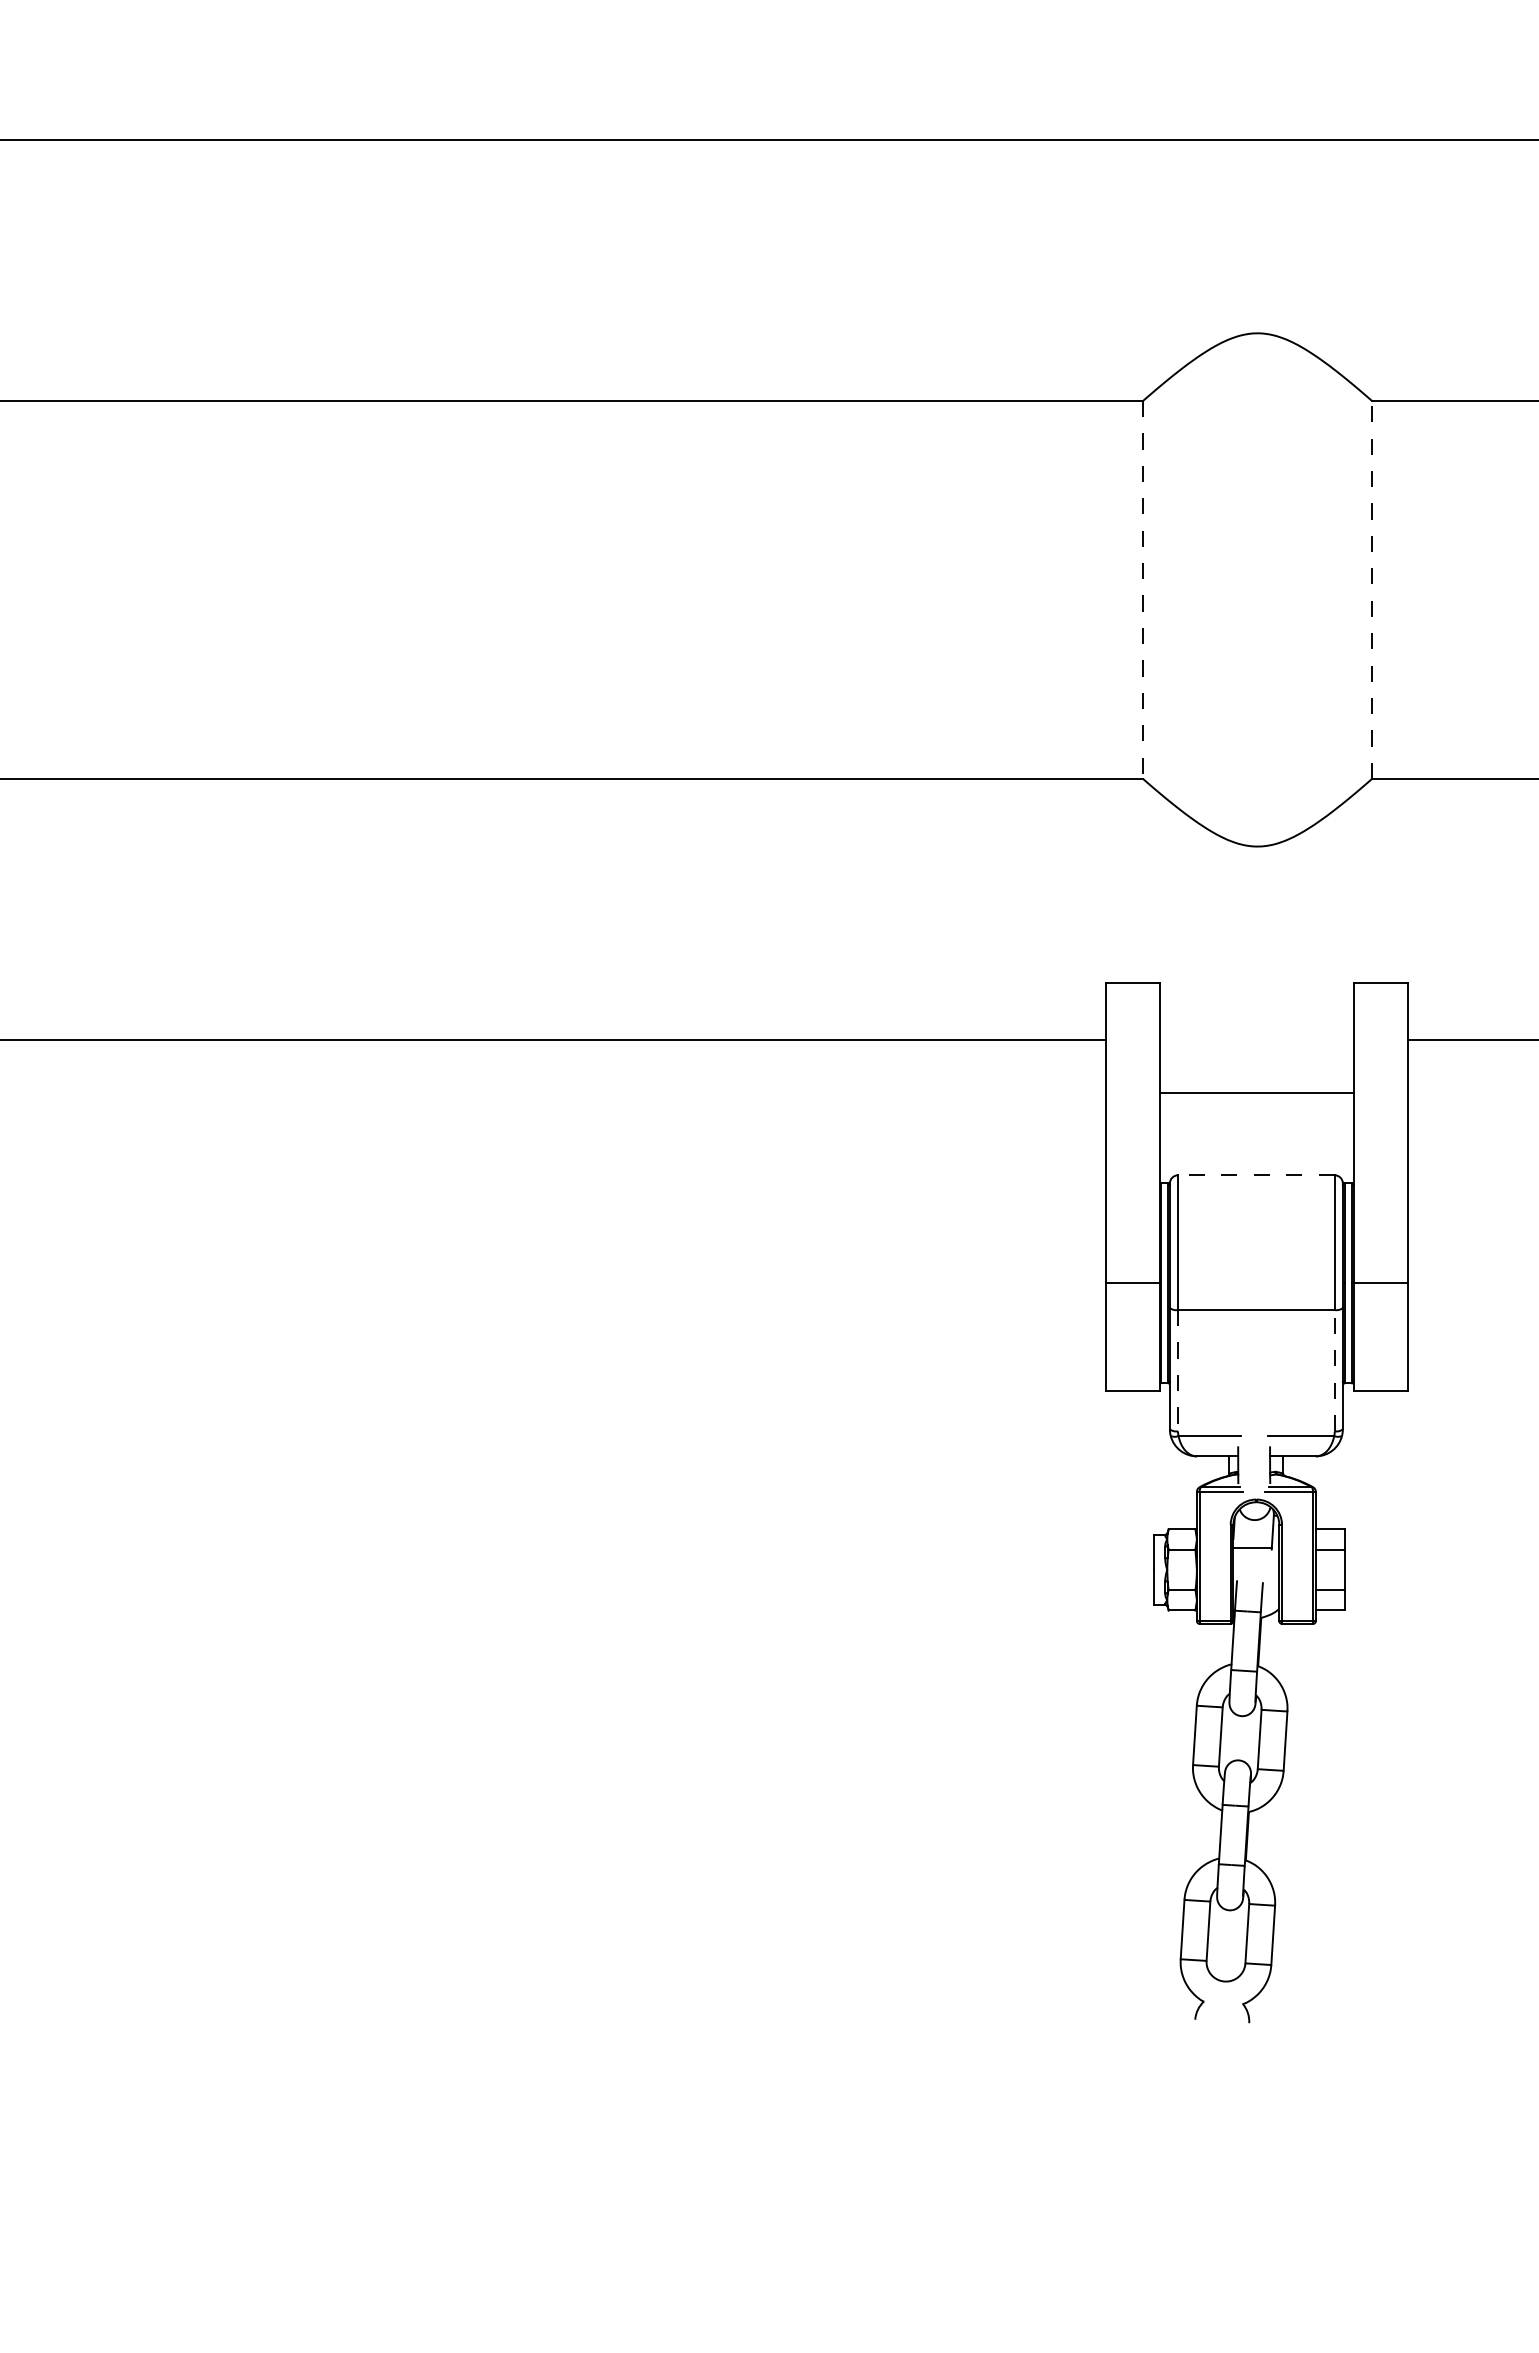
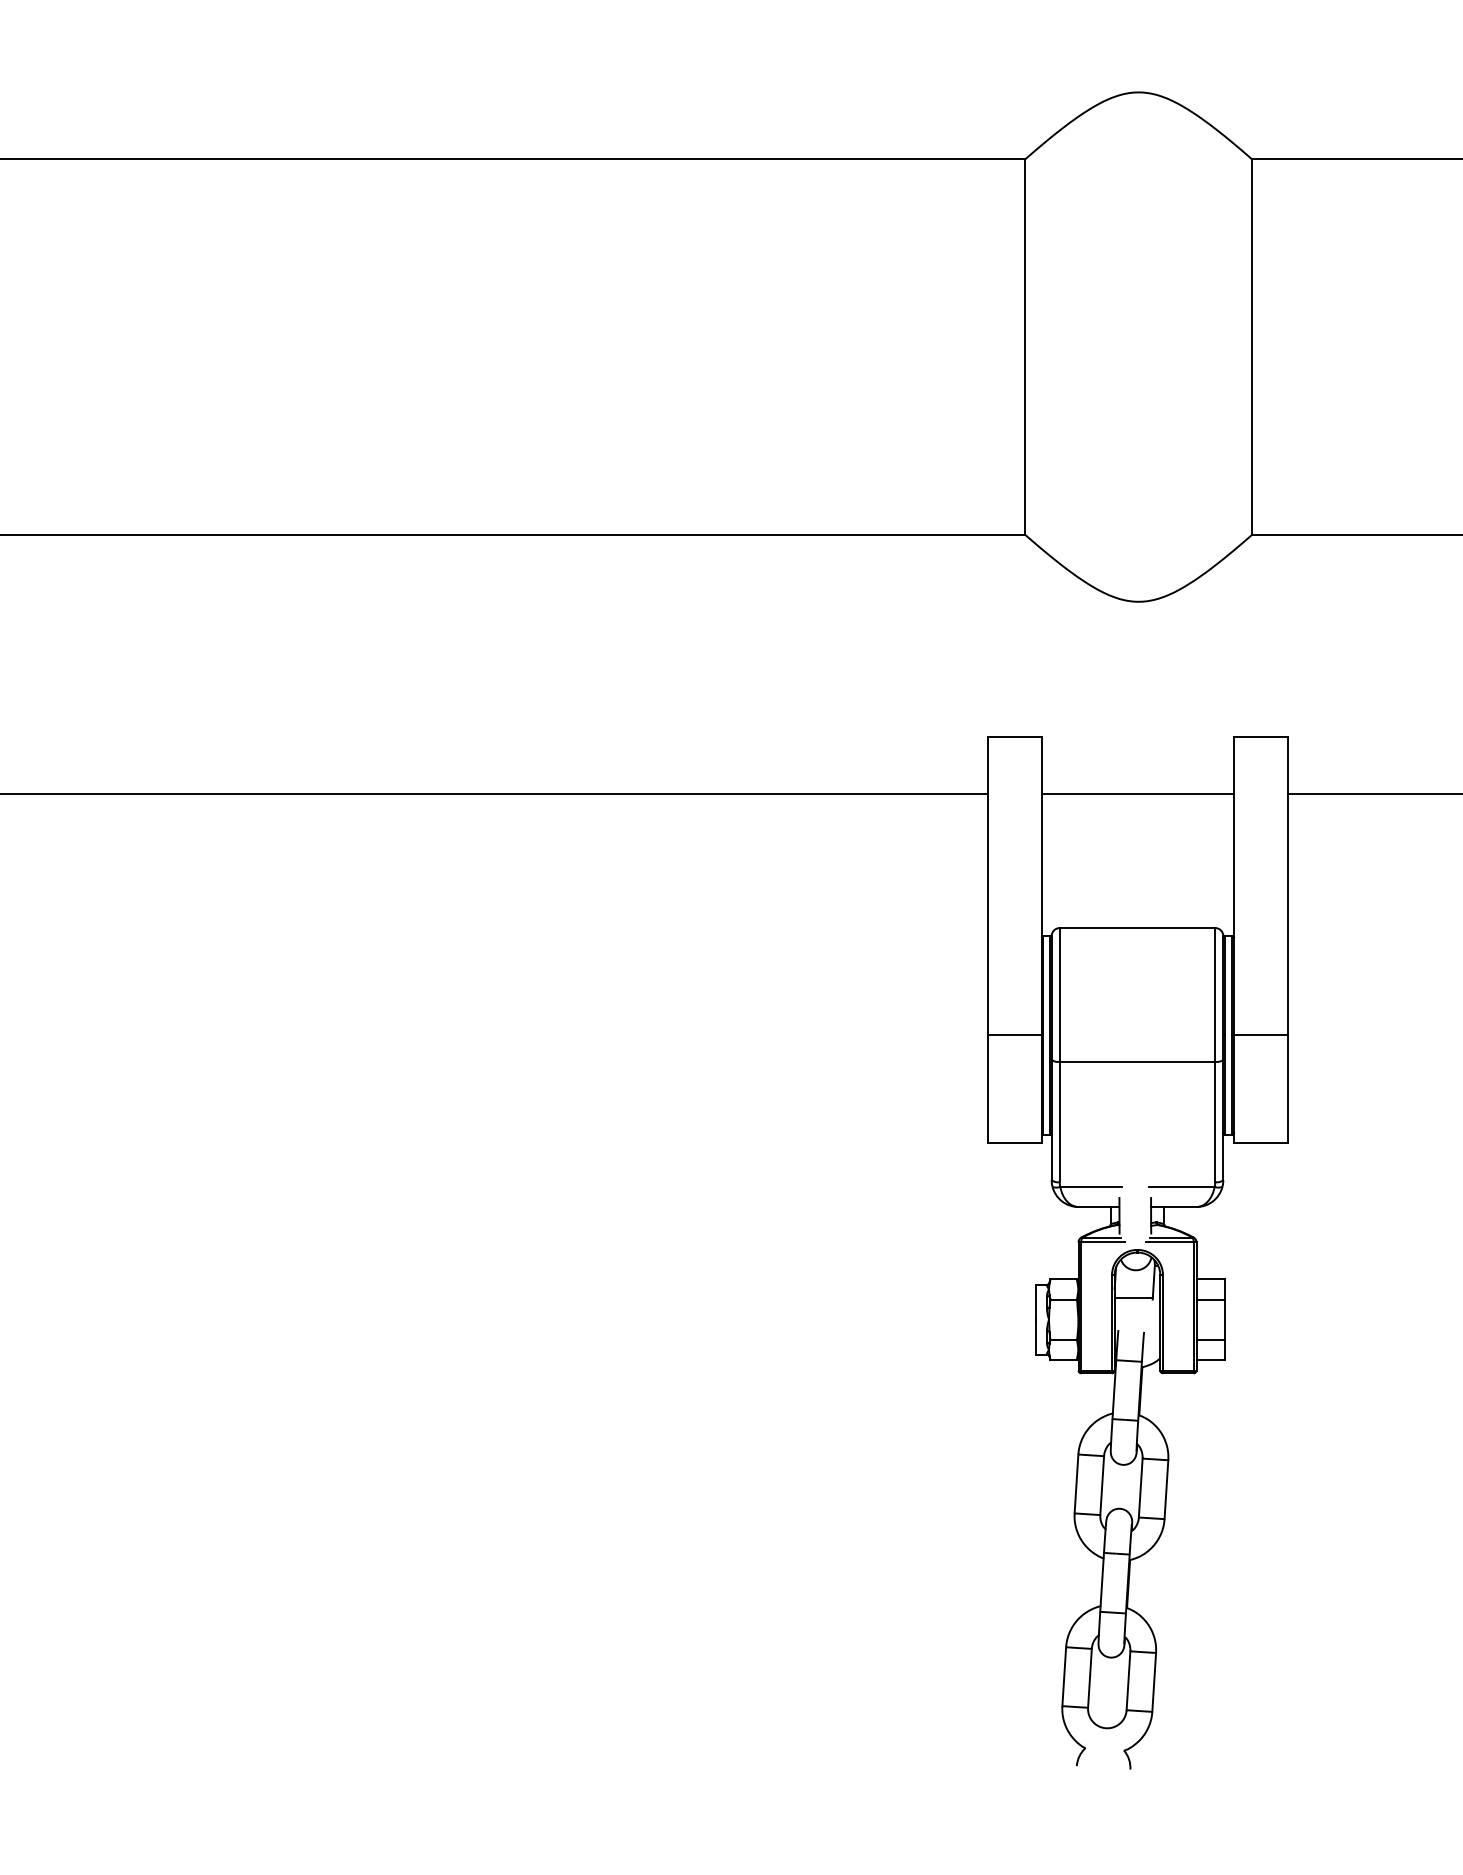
line: (1372, 589) -> (1252, 346), dashed -> solid
line: (1142, 590) -> (1024, 347), dashed -> solid
line: (1256, 1093) -> (1137, 794), moved
line: (1255, 1175) -> (1136, 928), dashed -> solid
line: (1178, 1370) -> (1060, 1121), dashed -> solid
line: (1334, 1370) -> (1215, 1121), dashed -> solid

